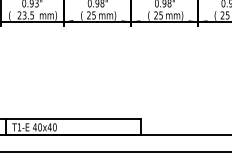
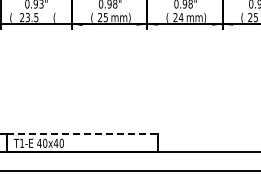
text: (48, 15) -> (54, 17), mm) -> (
text: (160, 15) -> (180, 17), 25 -> 24
line: (74, 119) -> (83, 134), solid -> dashed

